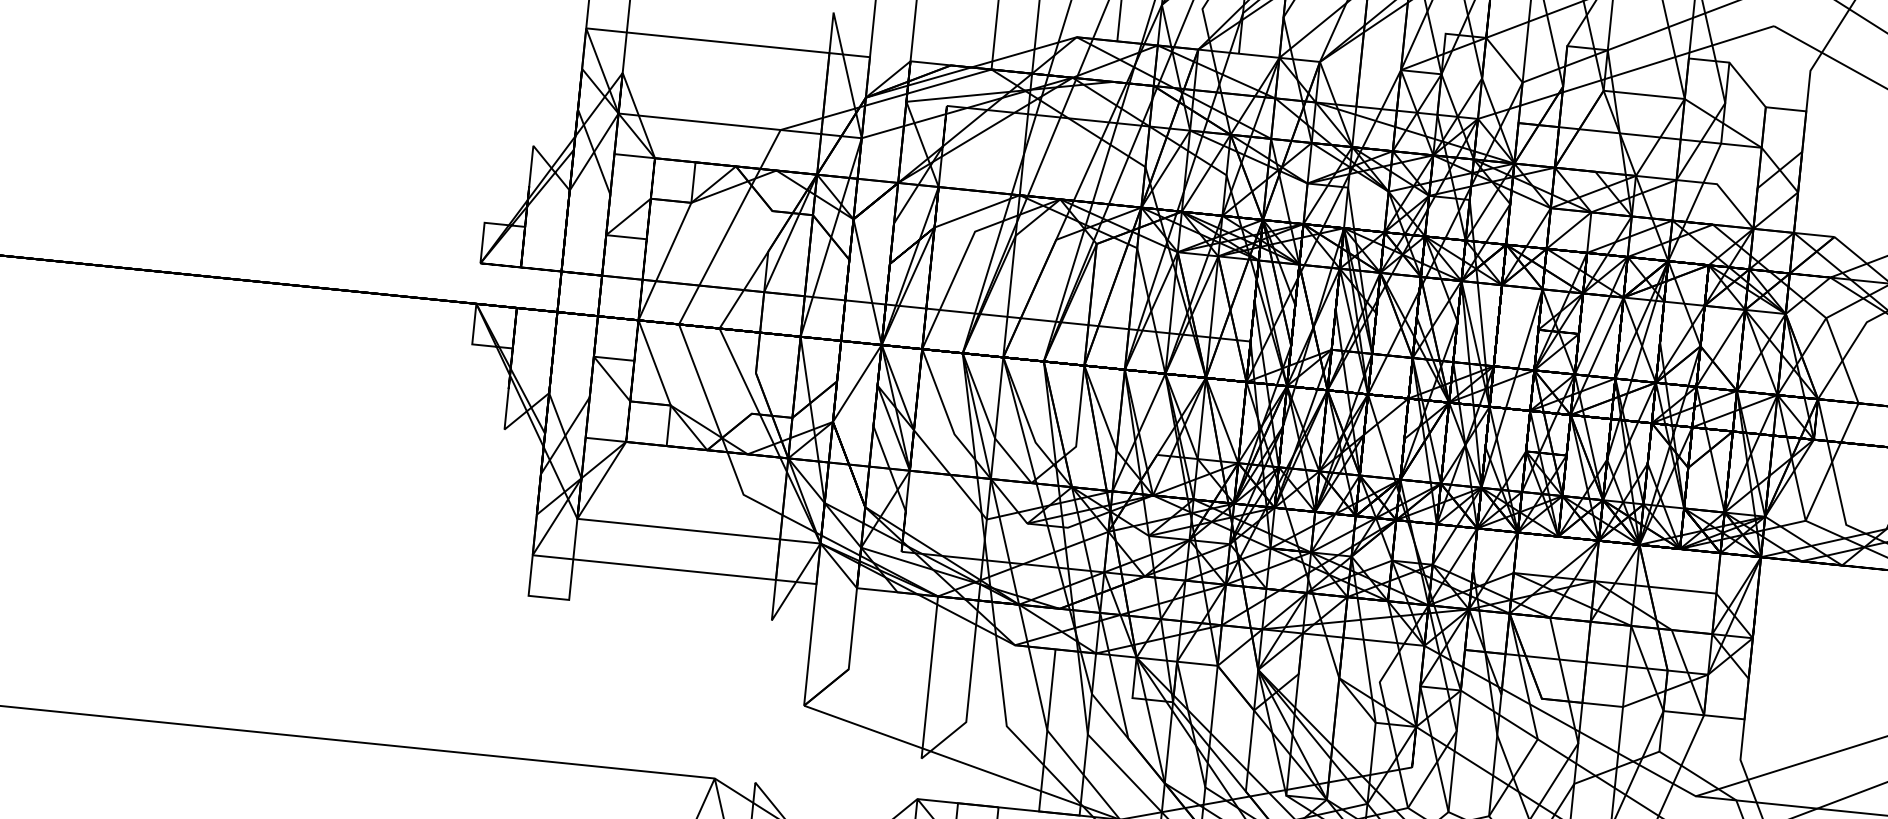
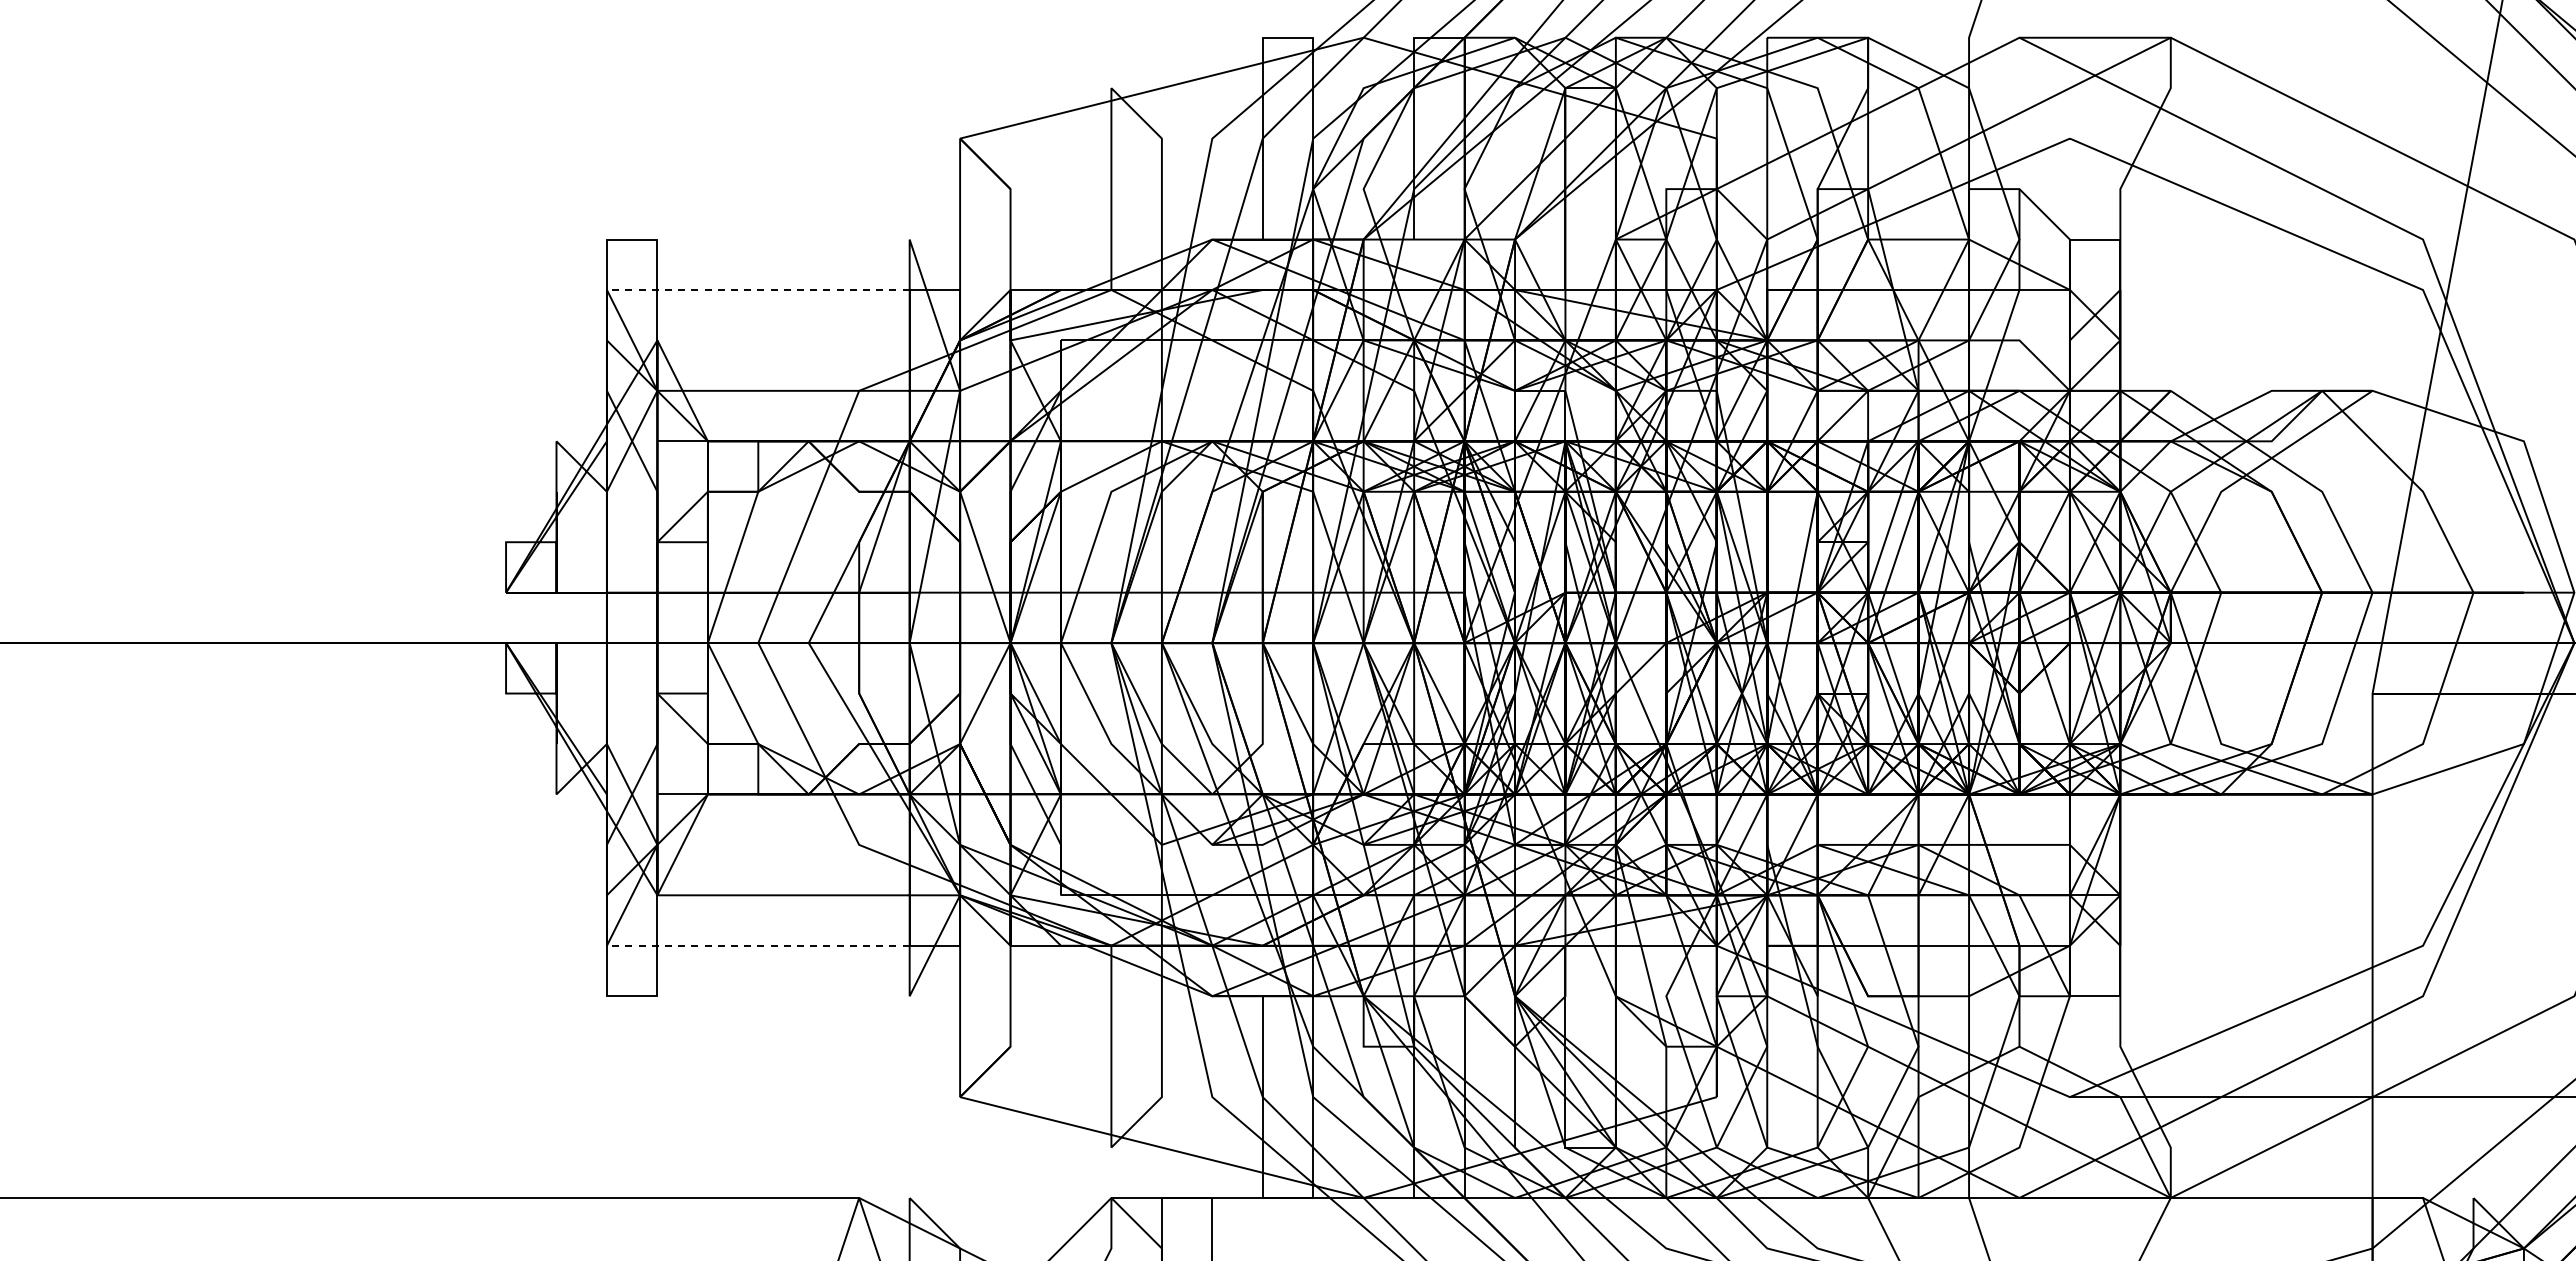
line: (707, 40) -> (757, 289), solid -> dashed
line: (653, 567) -> (757, 945), solid -> dashed

